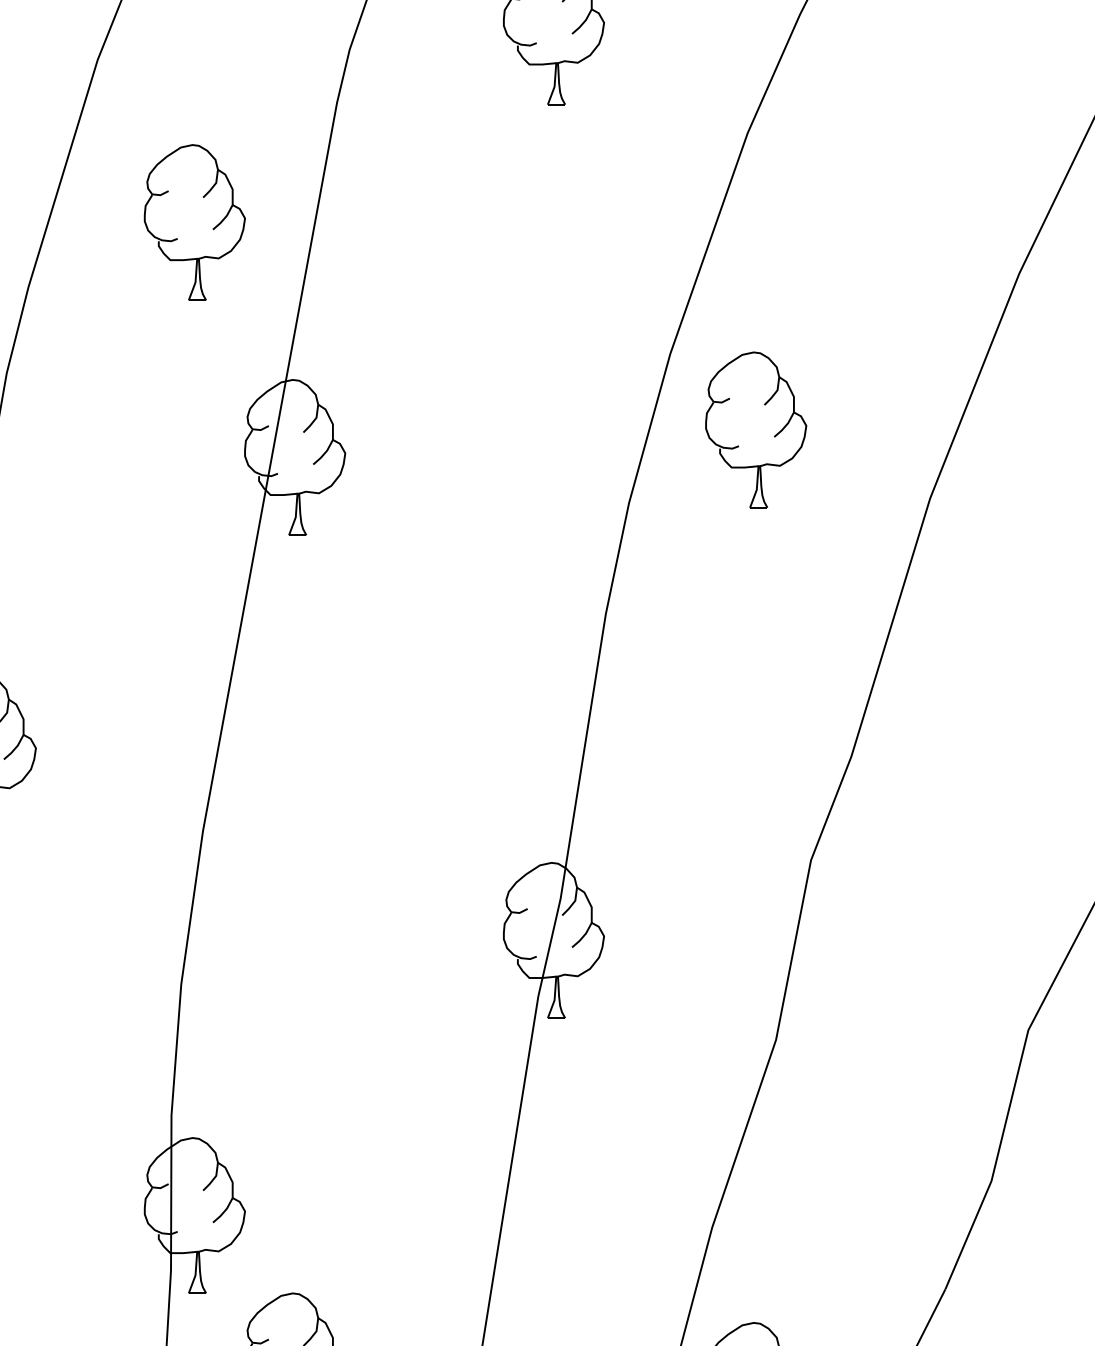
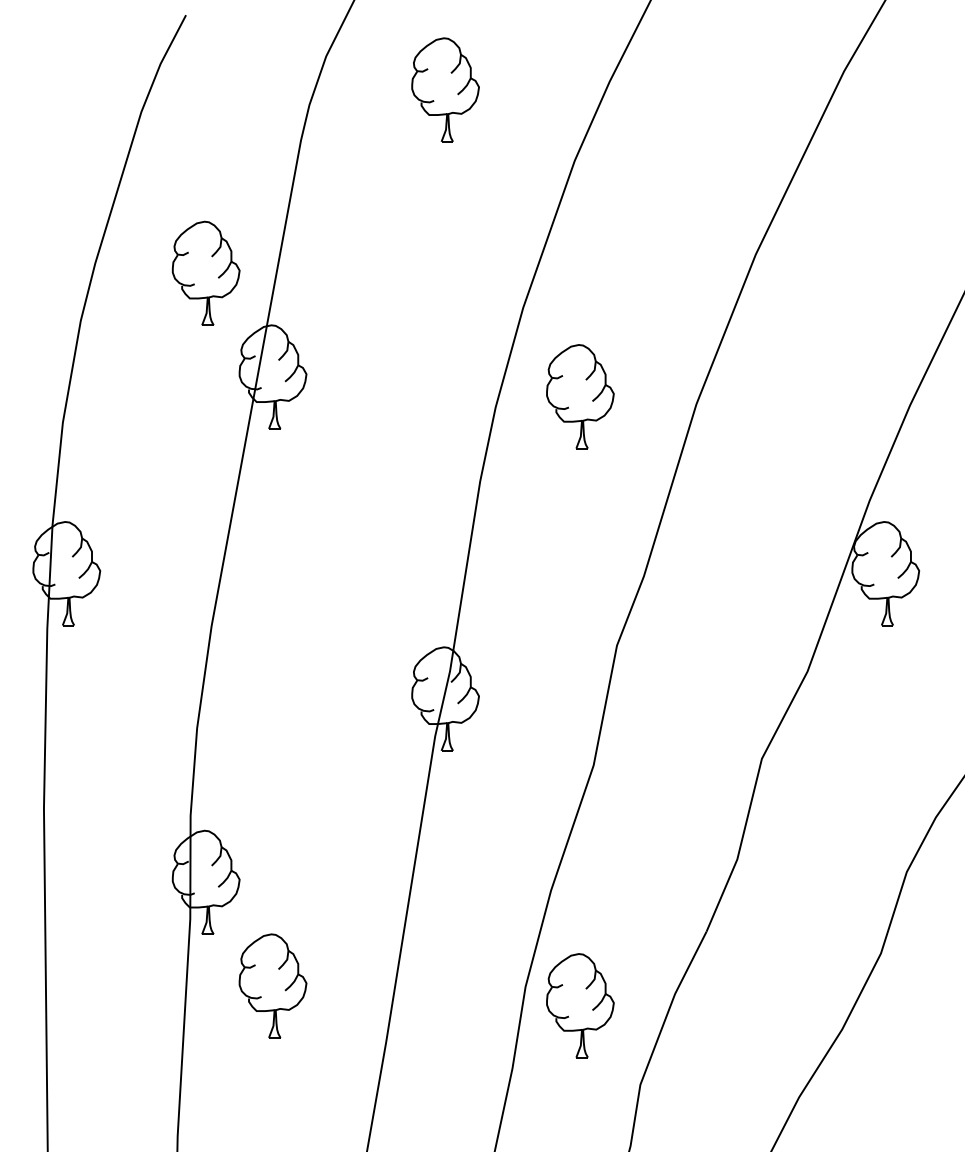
part: (193, 221) -> (205, 272), moved
part: (756, 429) -> (580, 396), moved

